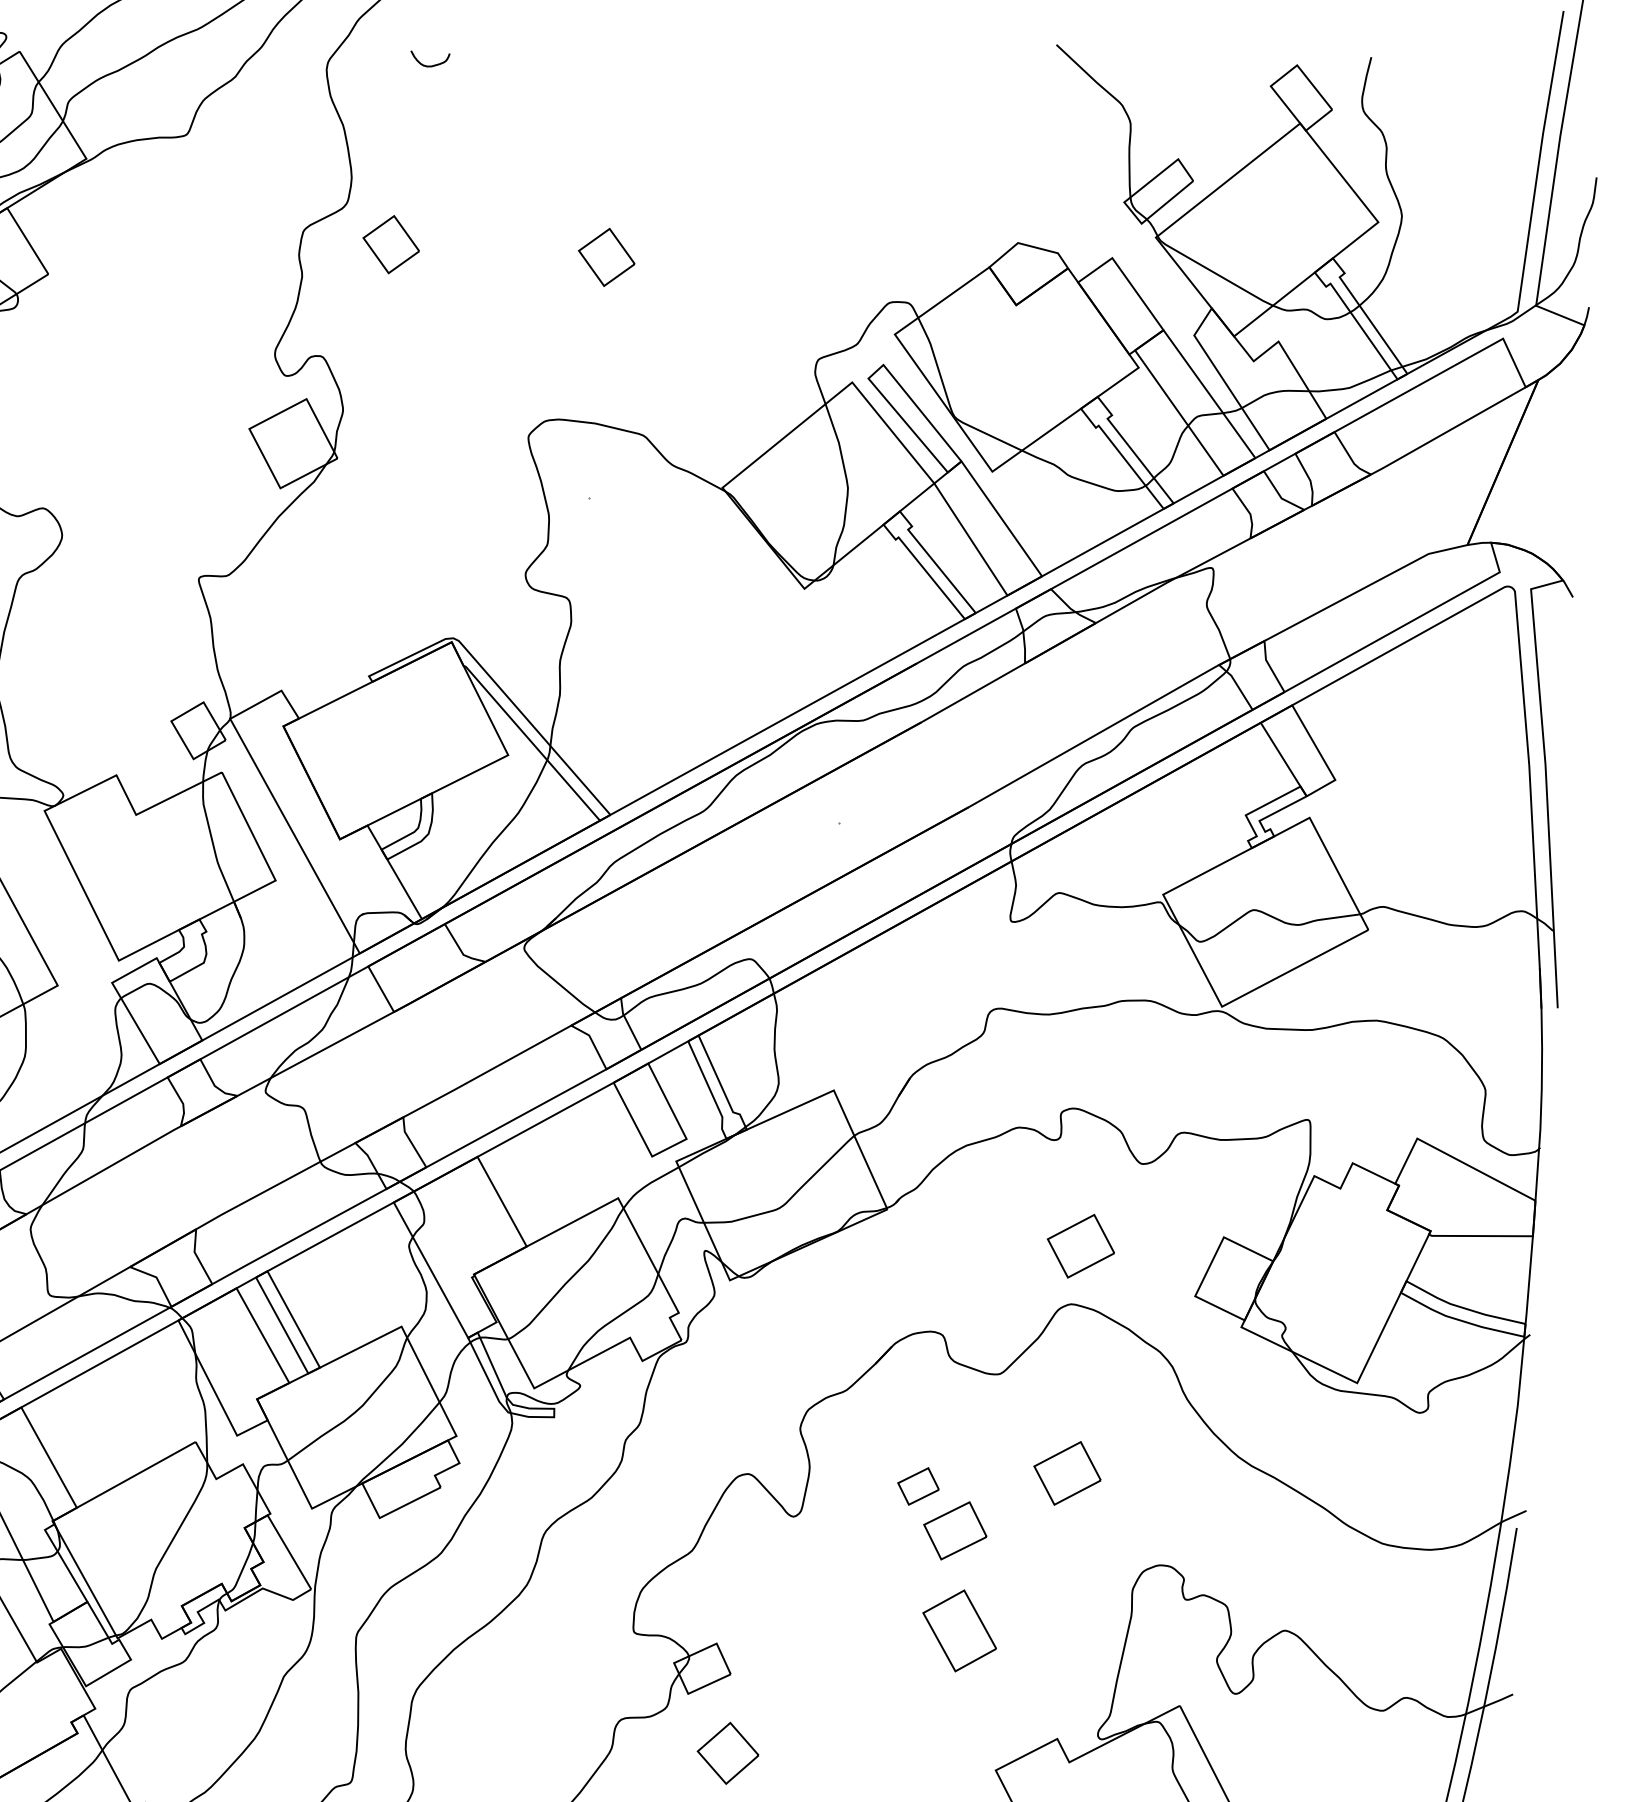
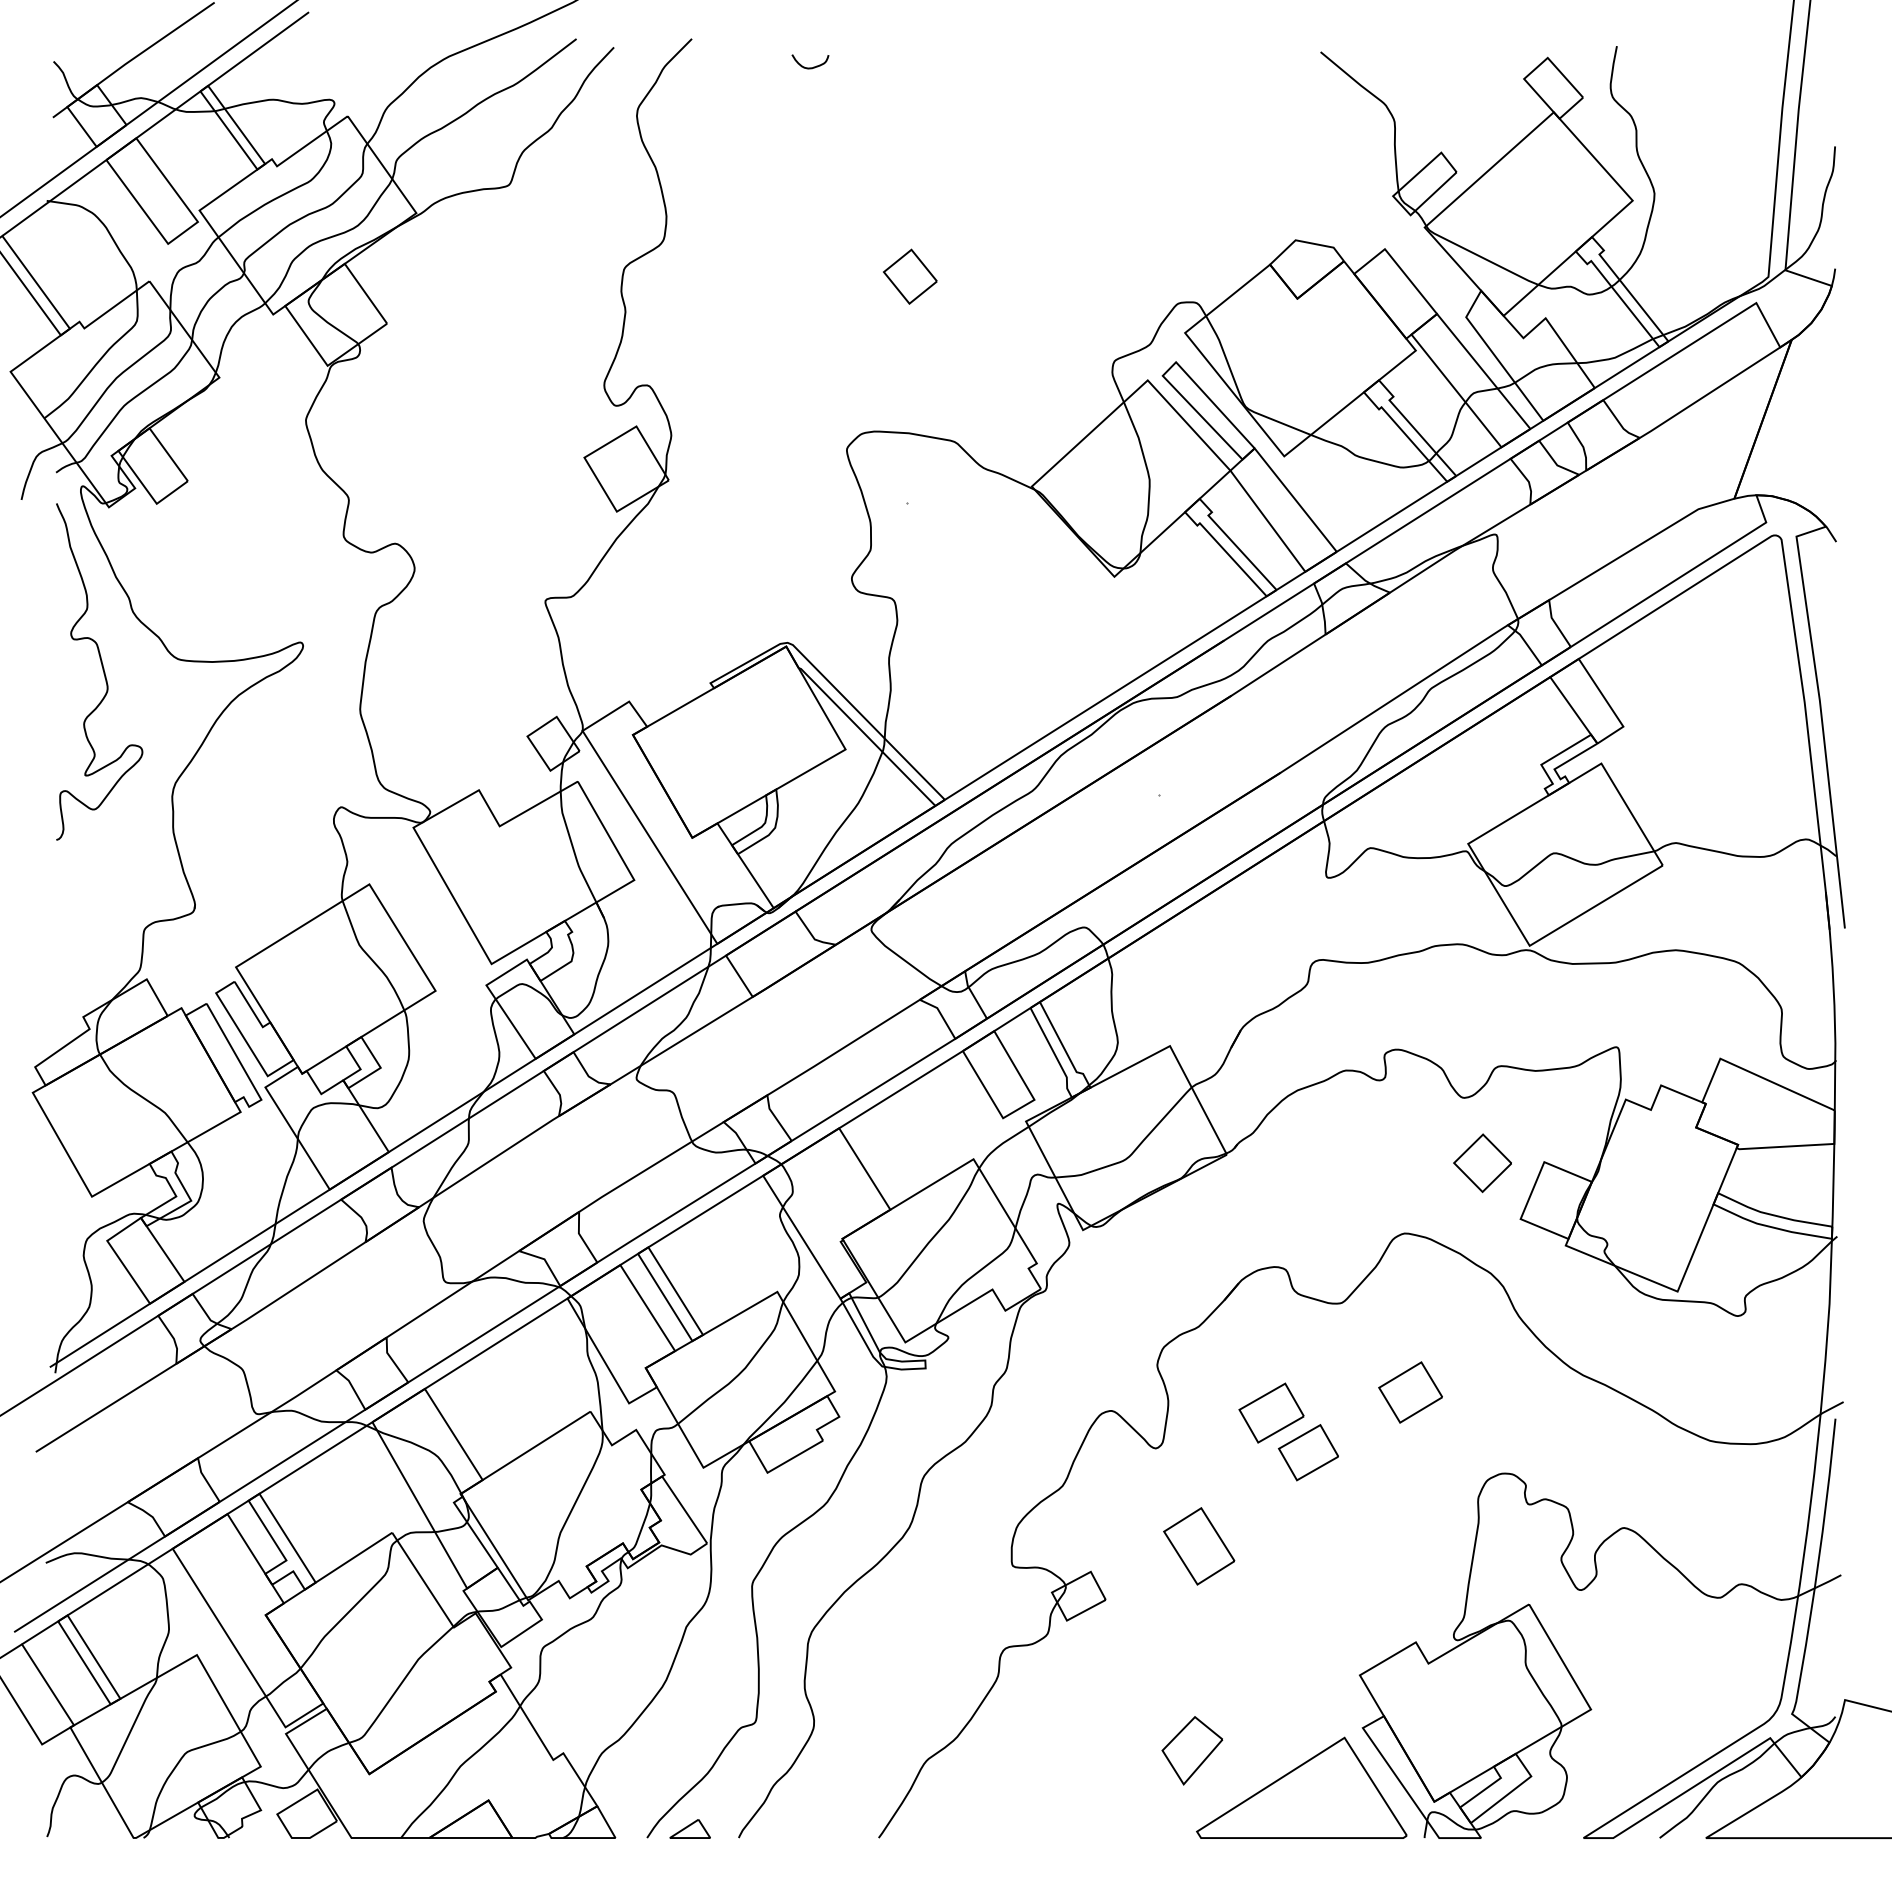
curve: (433, 64) -> (813, 66), moved
part: (391, 244) -> (707, 276), removed
part: (1080, 1246) -> (1410, 1178), removed
part: (918, 1485) -> (1271, 1412), size x1.67
part: (959, 1631) -> (1199, 1546), moved
part: (727, 1753) -> (1482, 1163), moved

